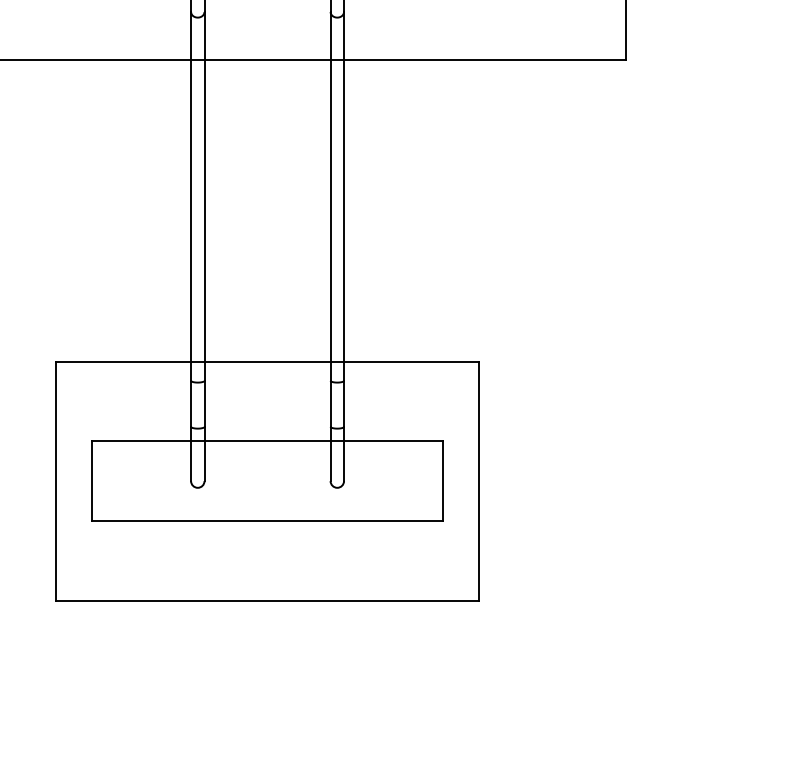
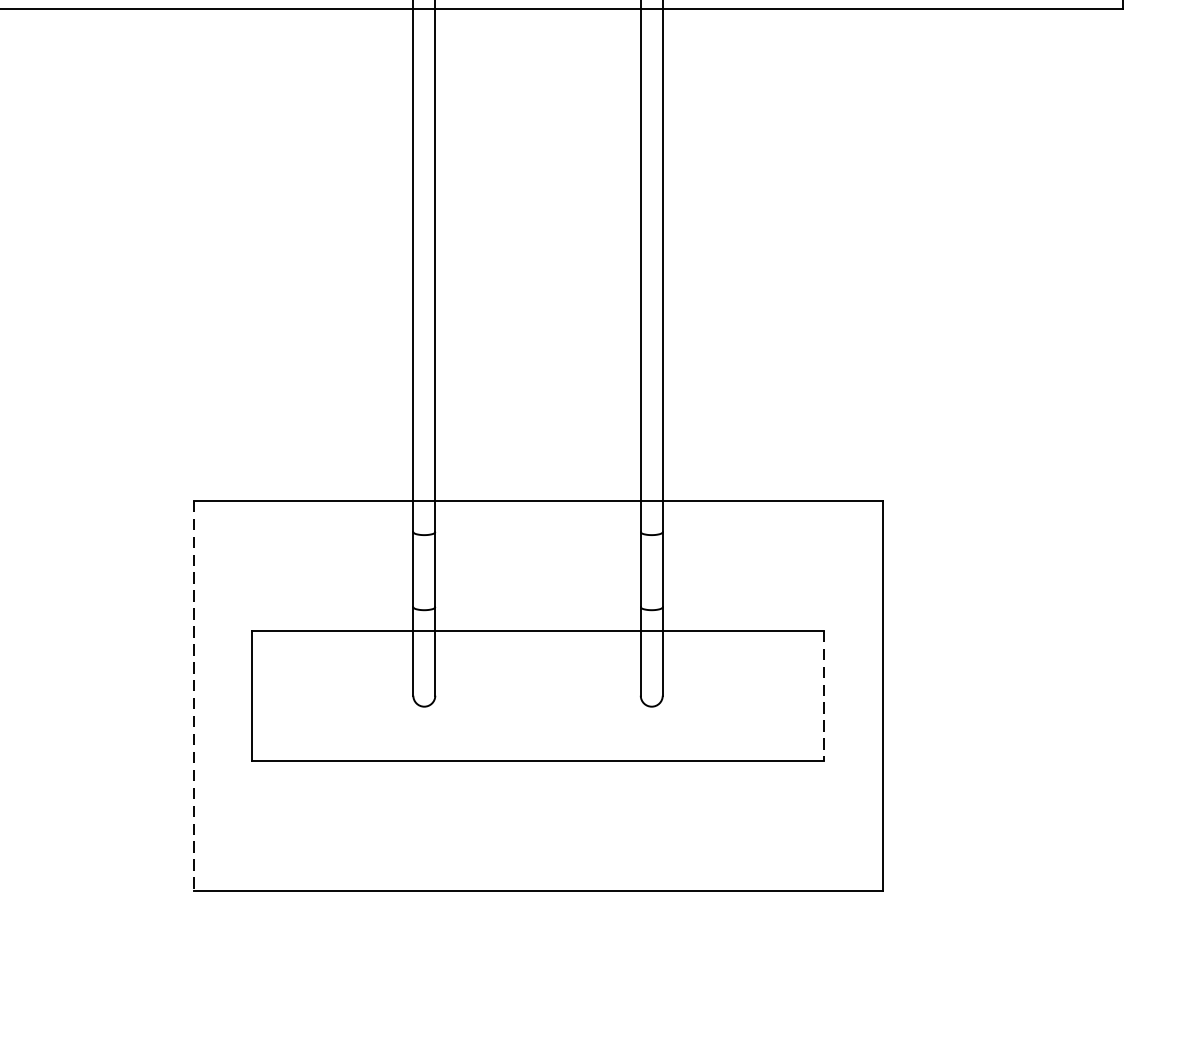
line: (56, 481) -> (193, 696), solid -> dashed
line: (442, 481) -> (823, 696), solid -> dashed

